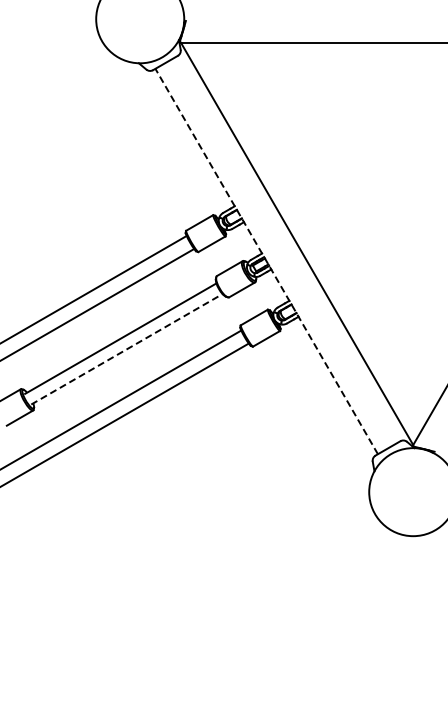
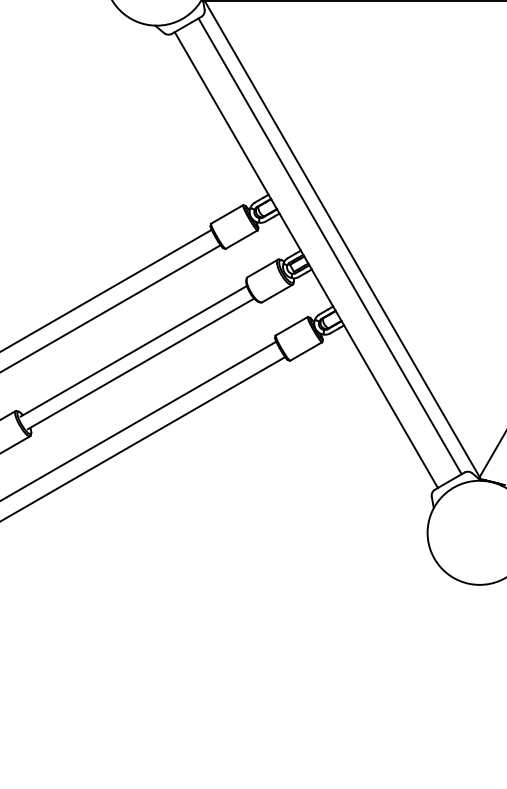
line: (286, 249) -> (329, 245), added
line: (266, 261) -> (306, 260), dashed -> solid
line: (127, 349) -> (141, 364), dashed -> solid

